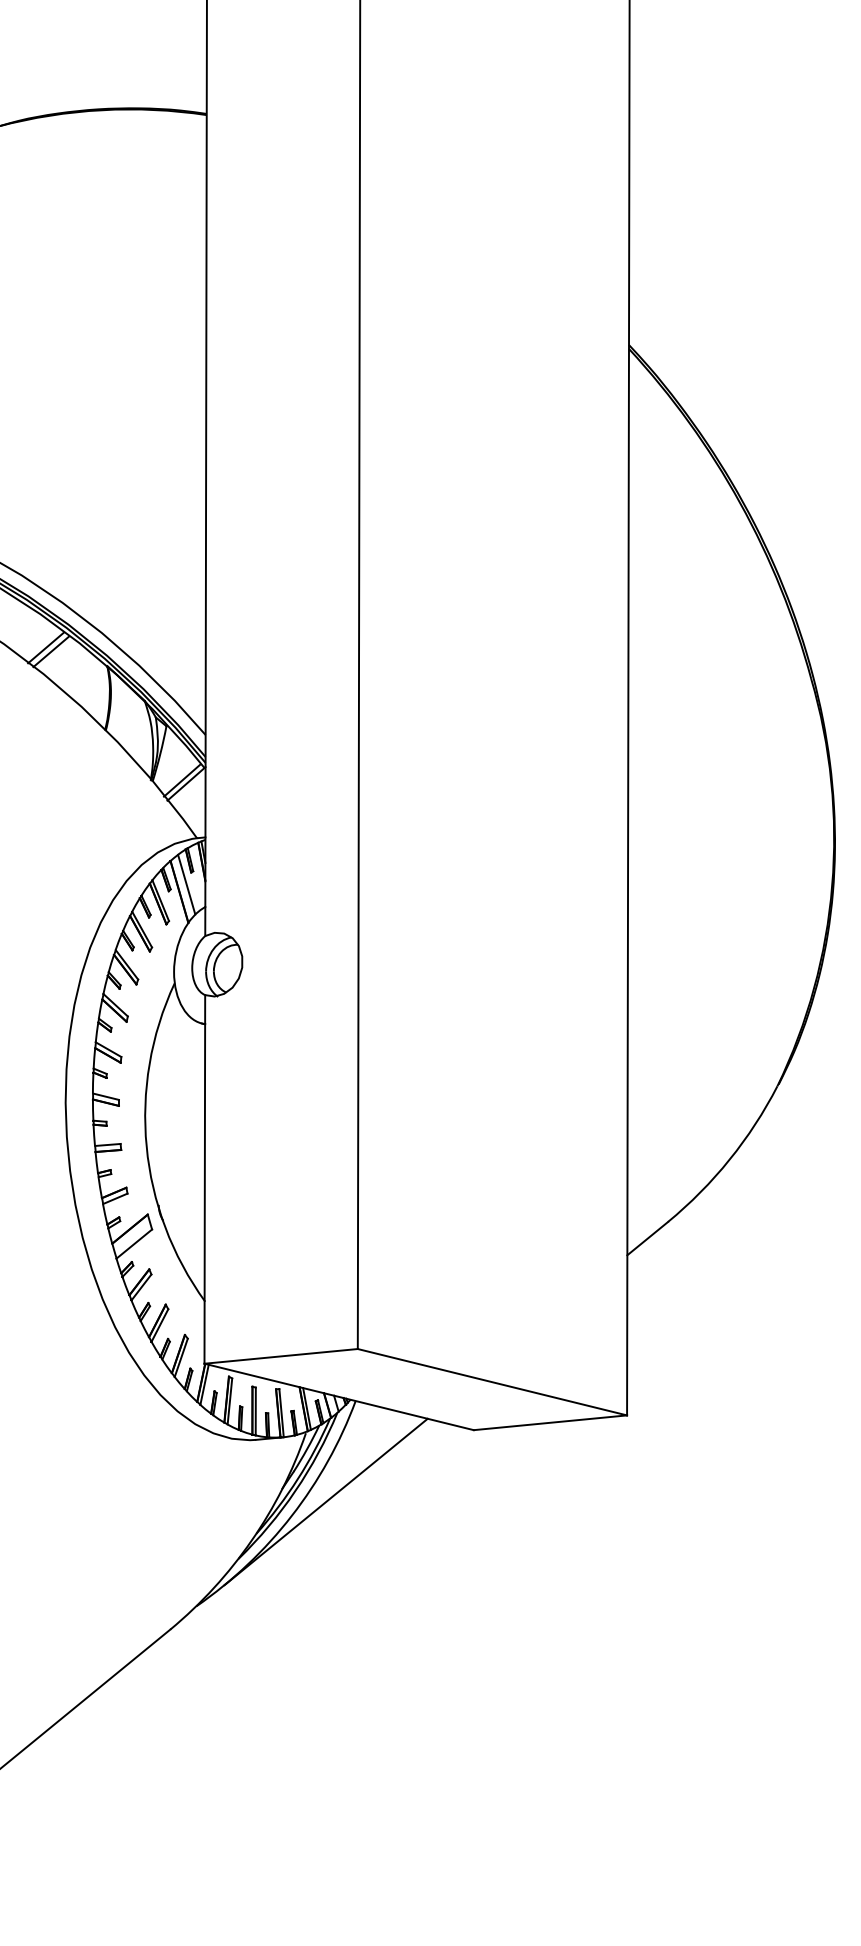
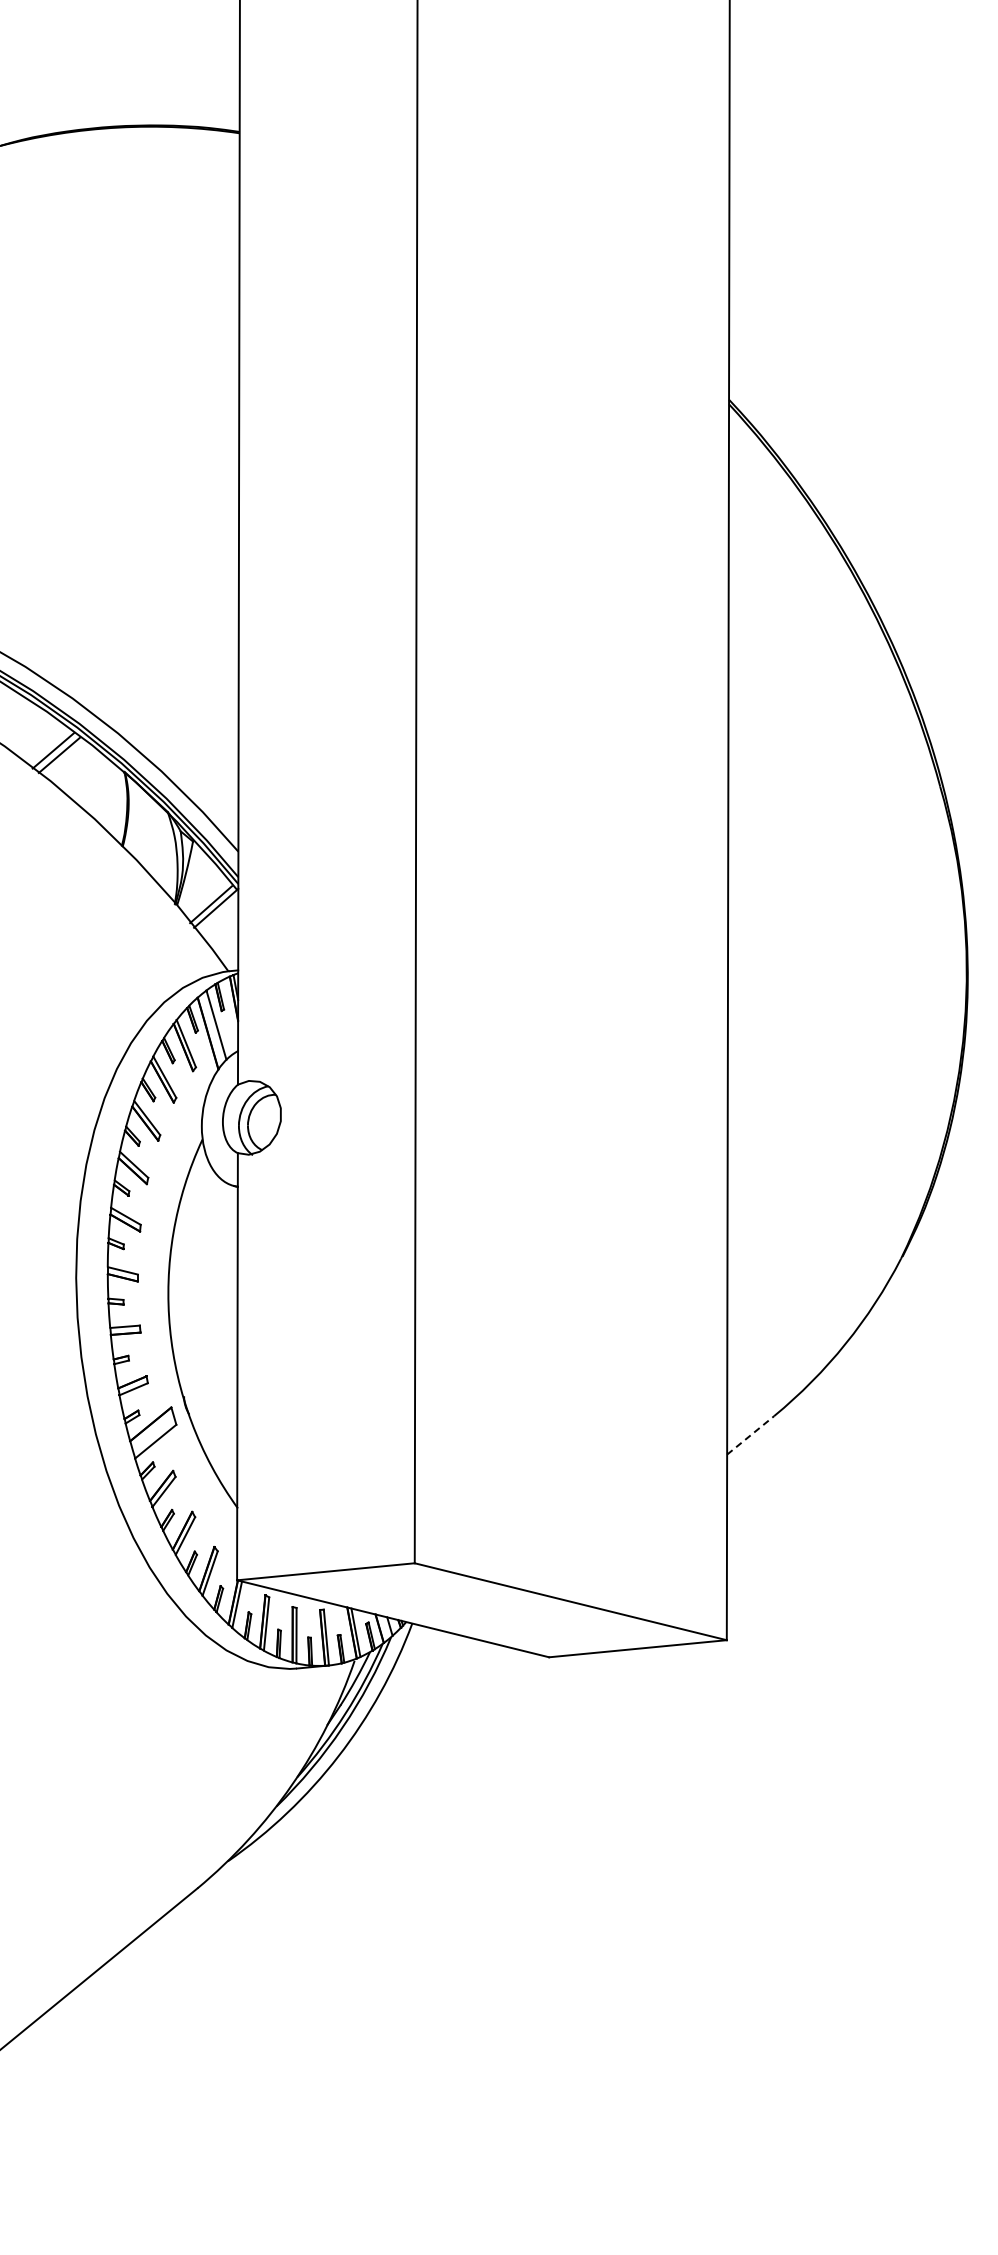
line: (648, 1238) -> (751, 1435), solid -> dashed
line: (325, 1501) -> (377, 1740), removed

